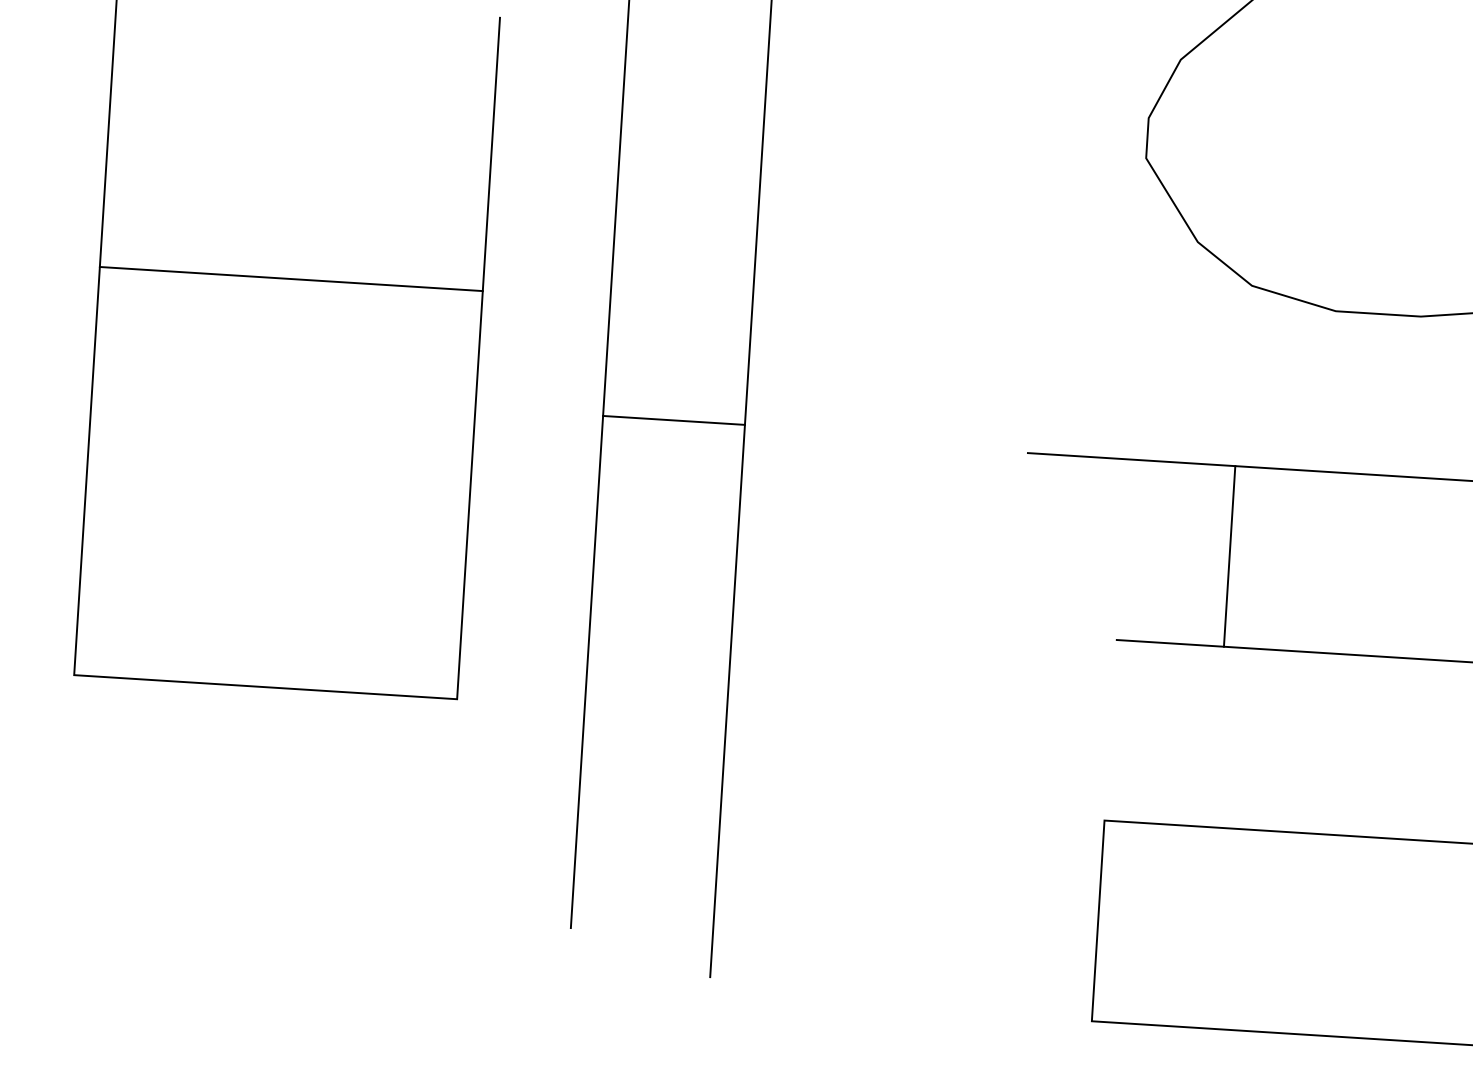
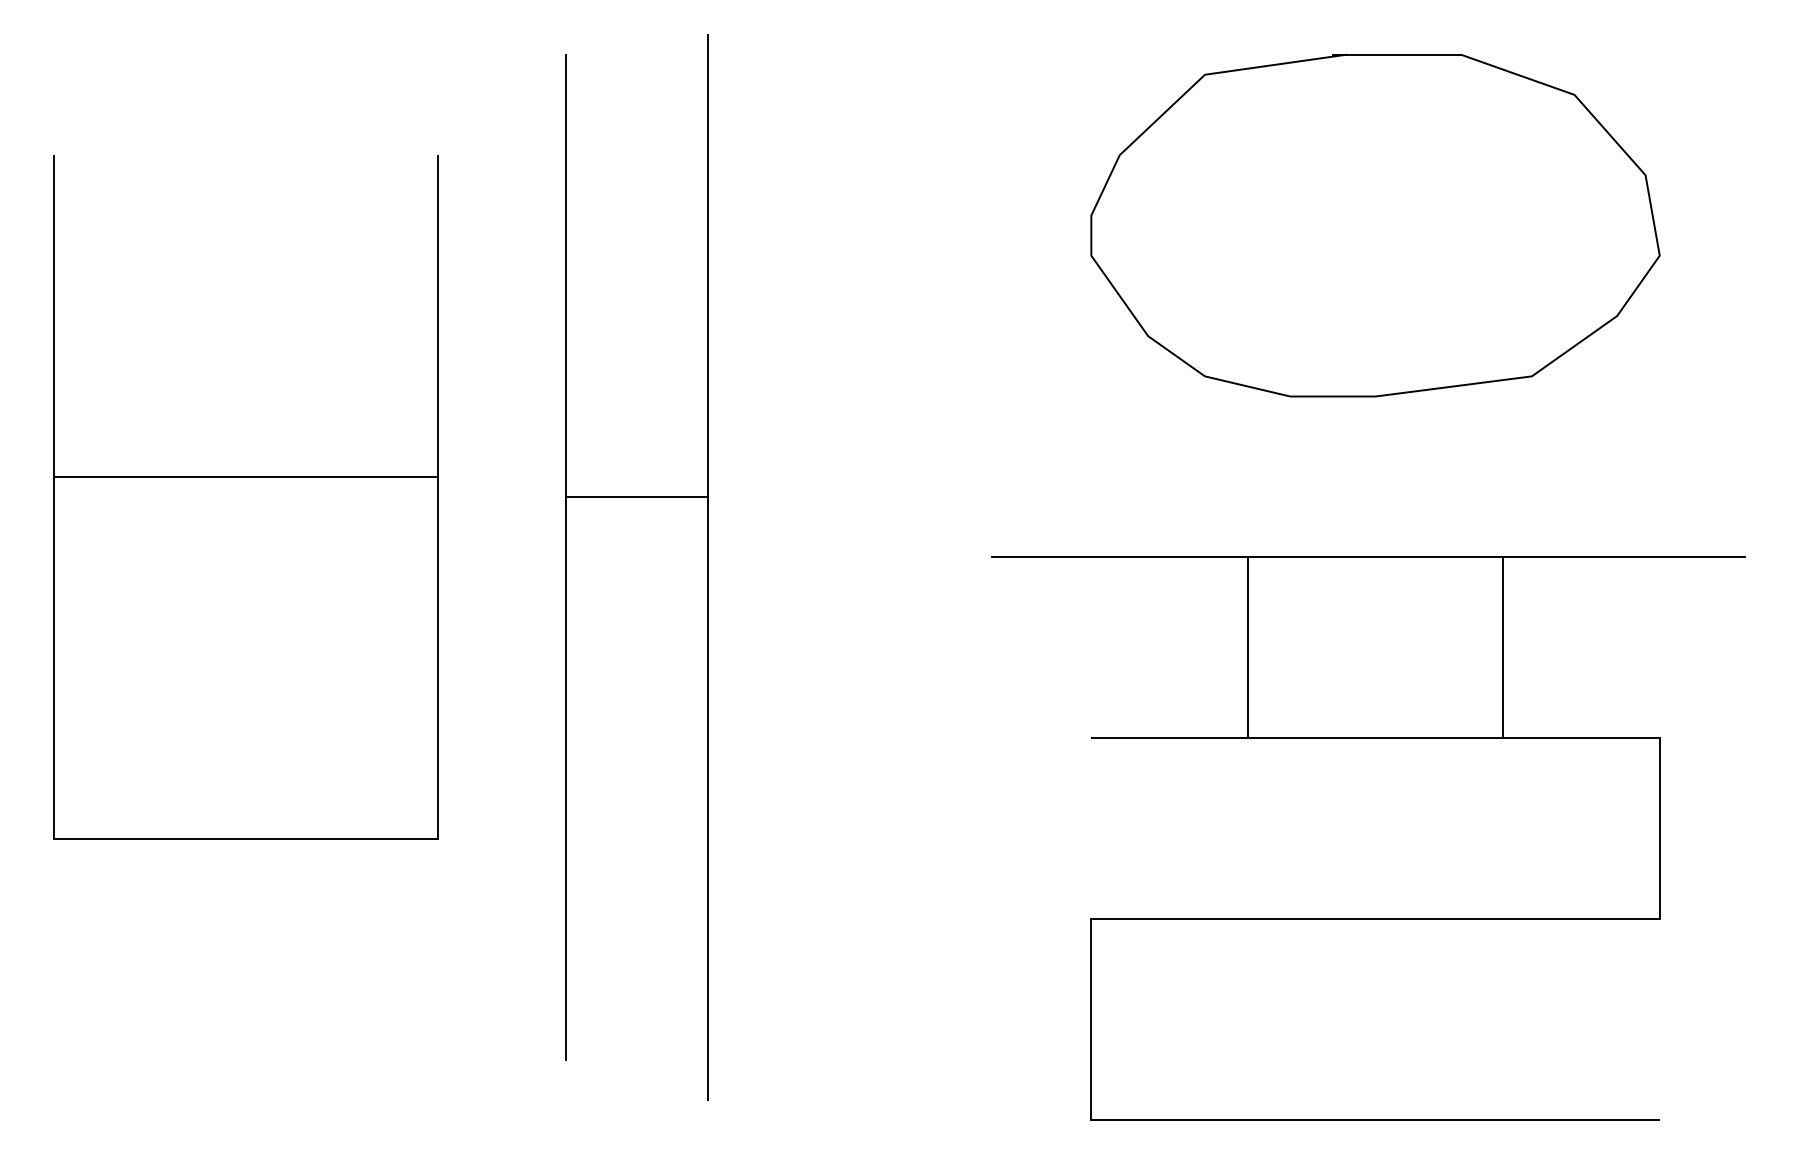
line: (291, 278) -> (245, 476), moved
line: (673, 420) -> (636, 497), moved
line: (1229, 556) -> (1247, 647), moved

